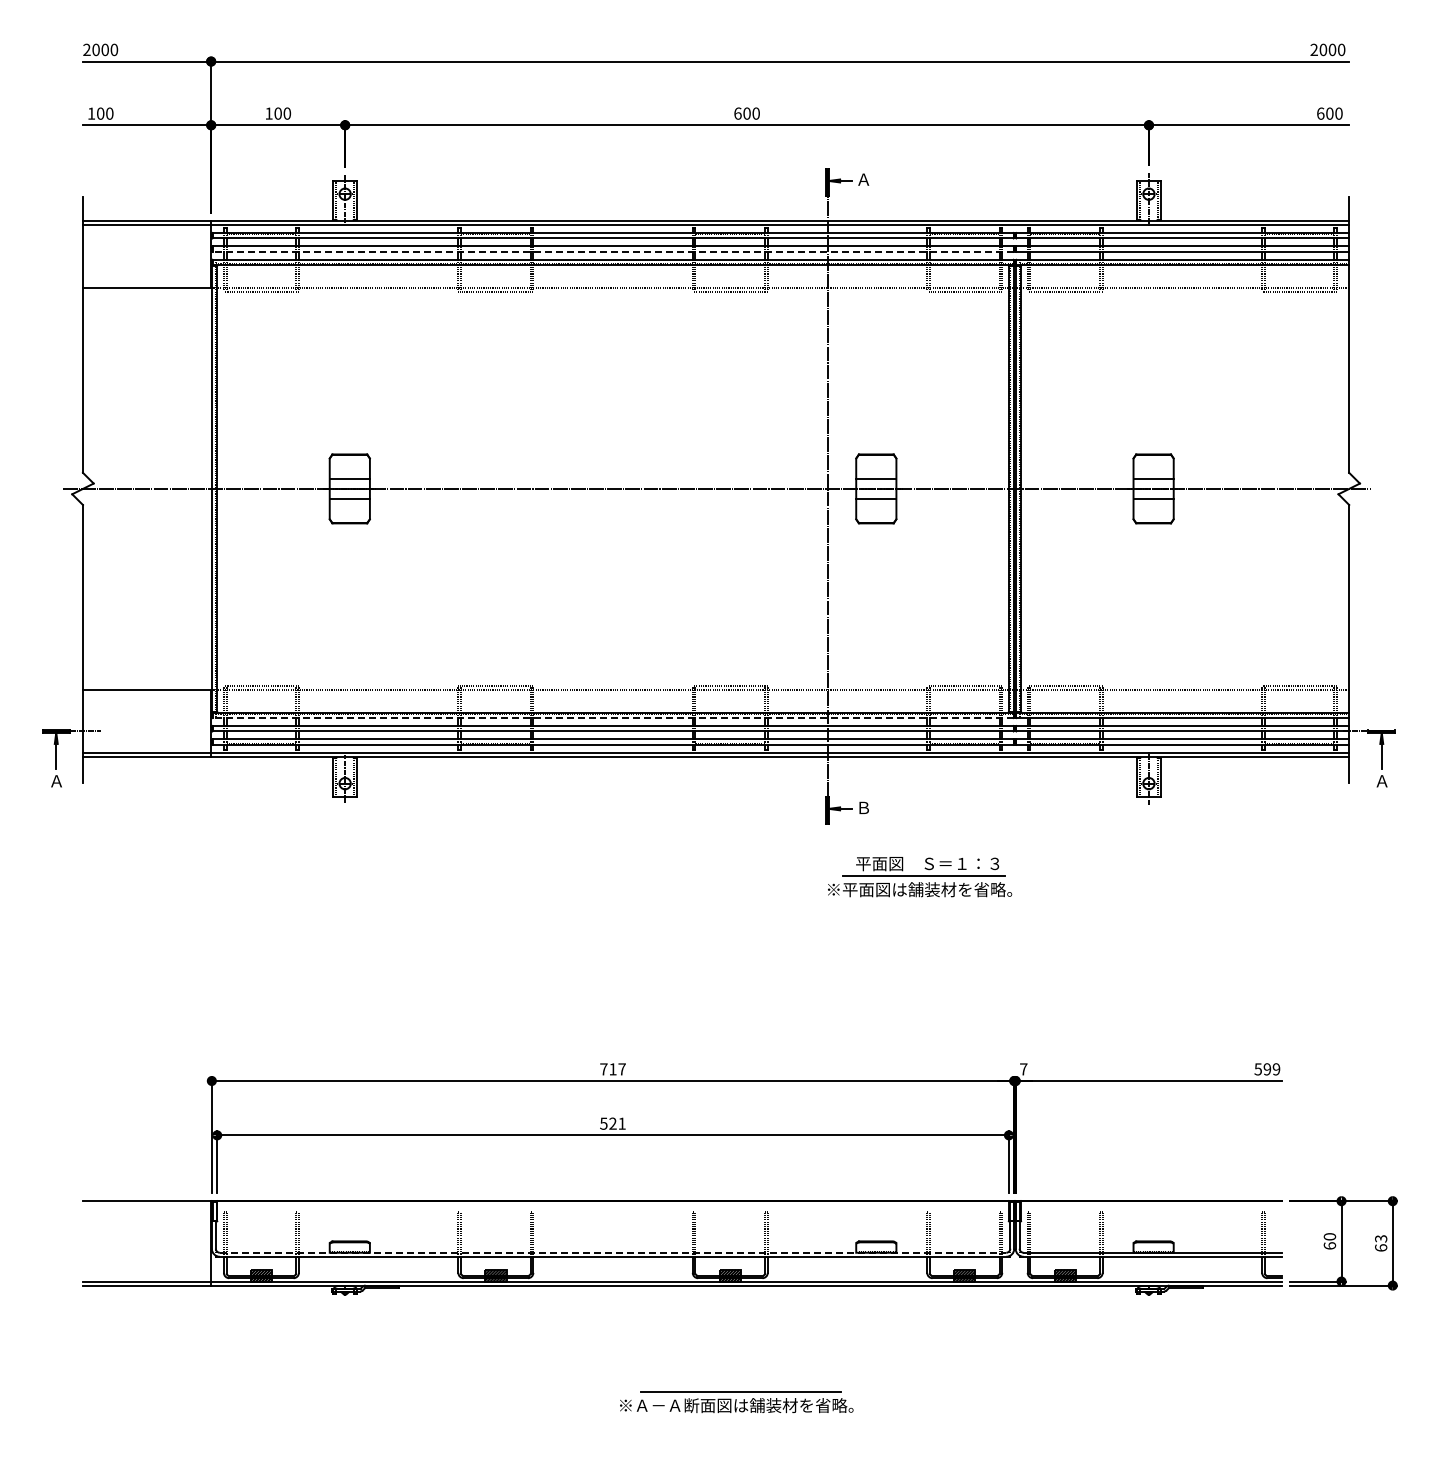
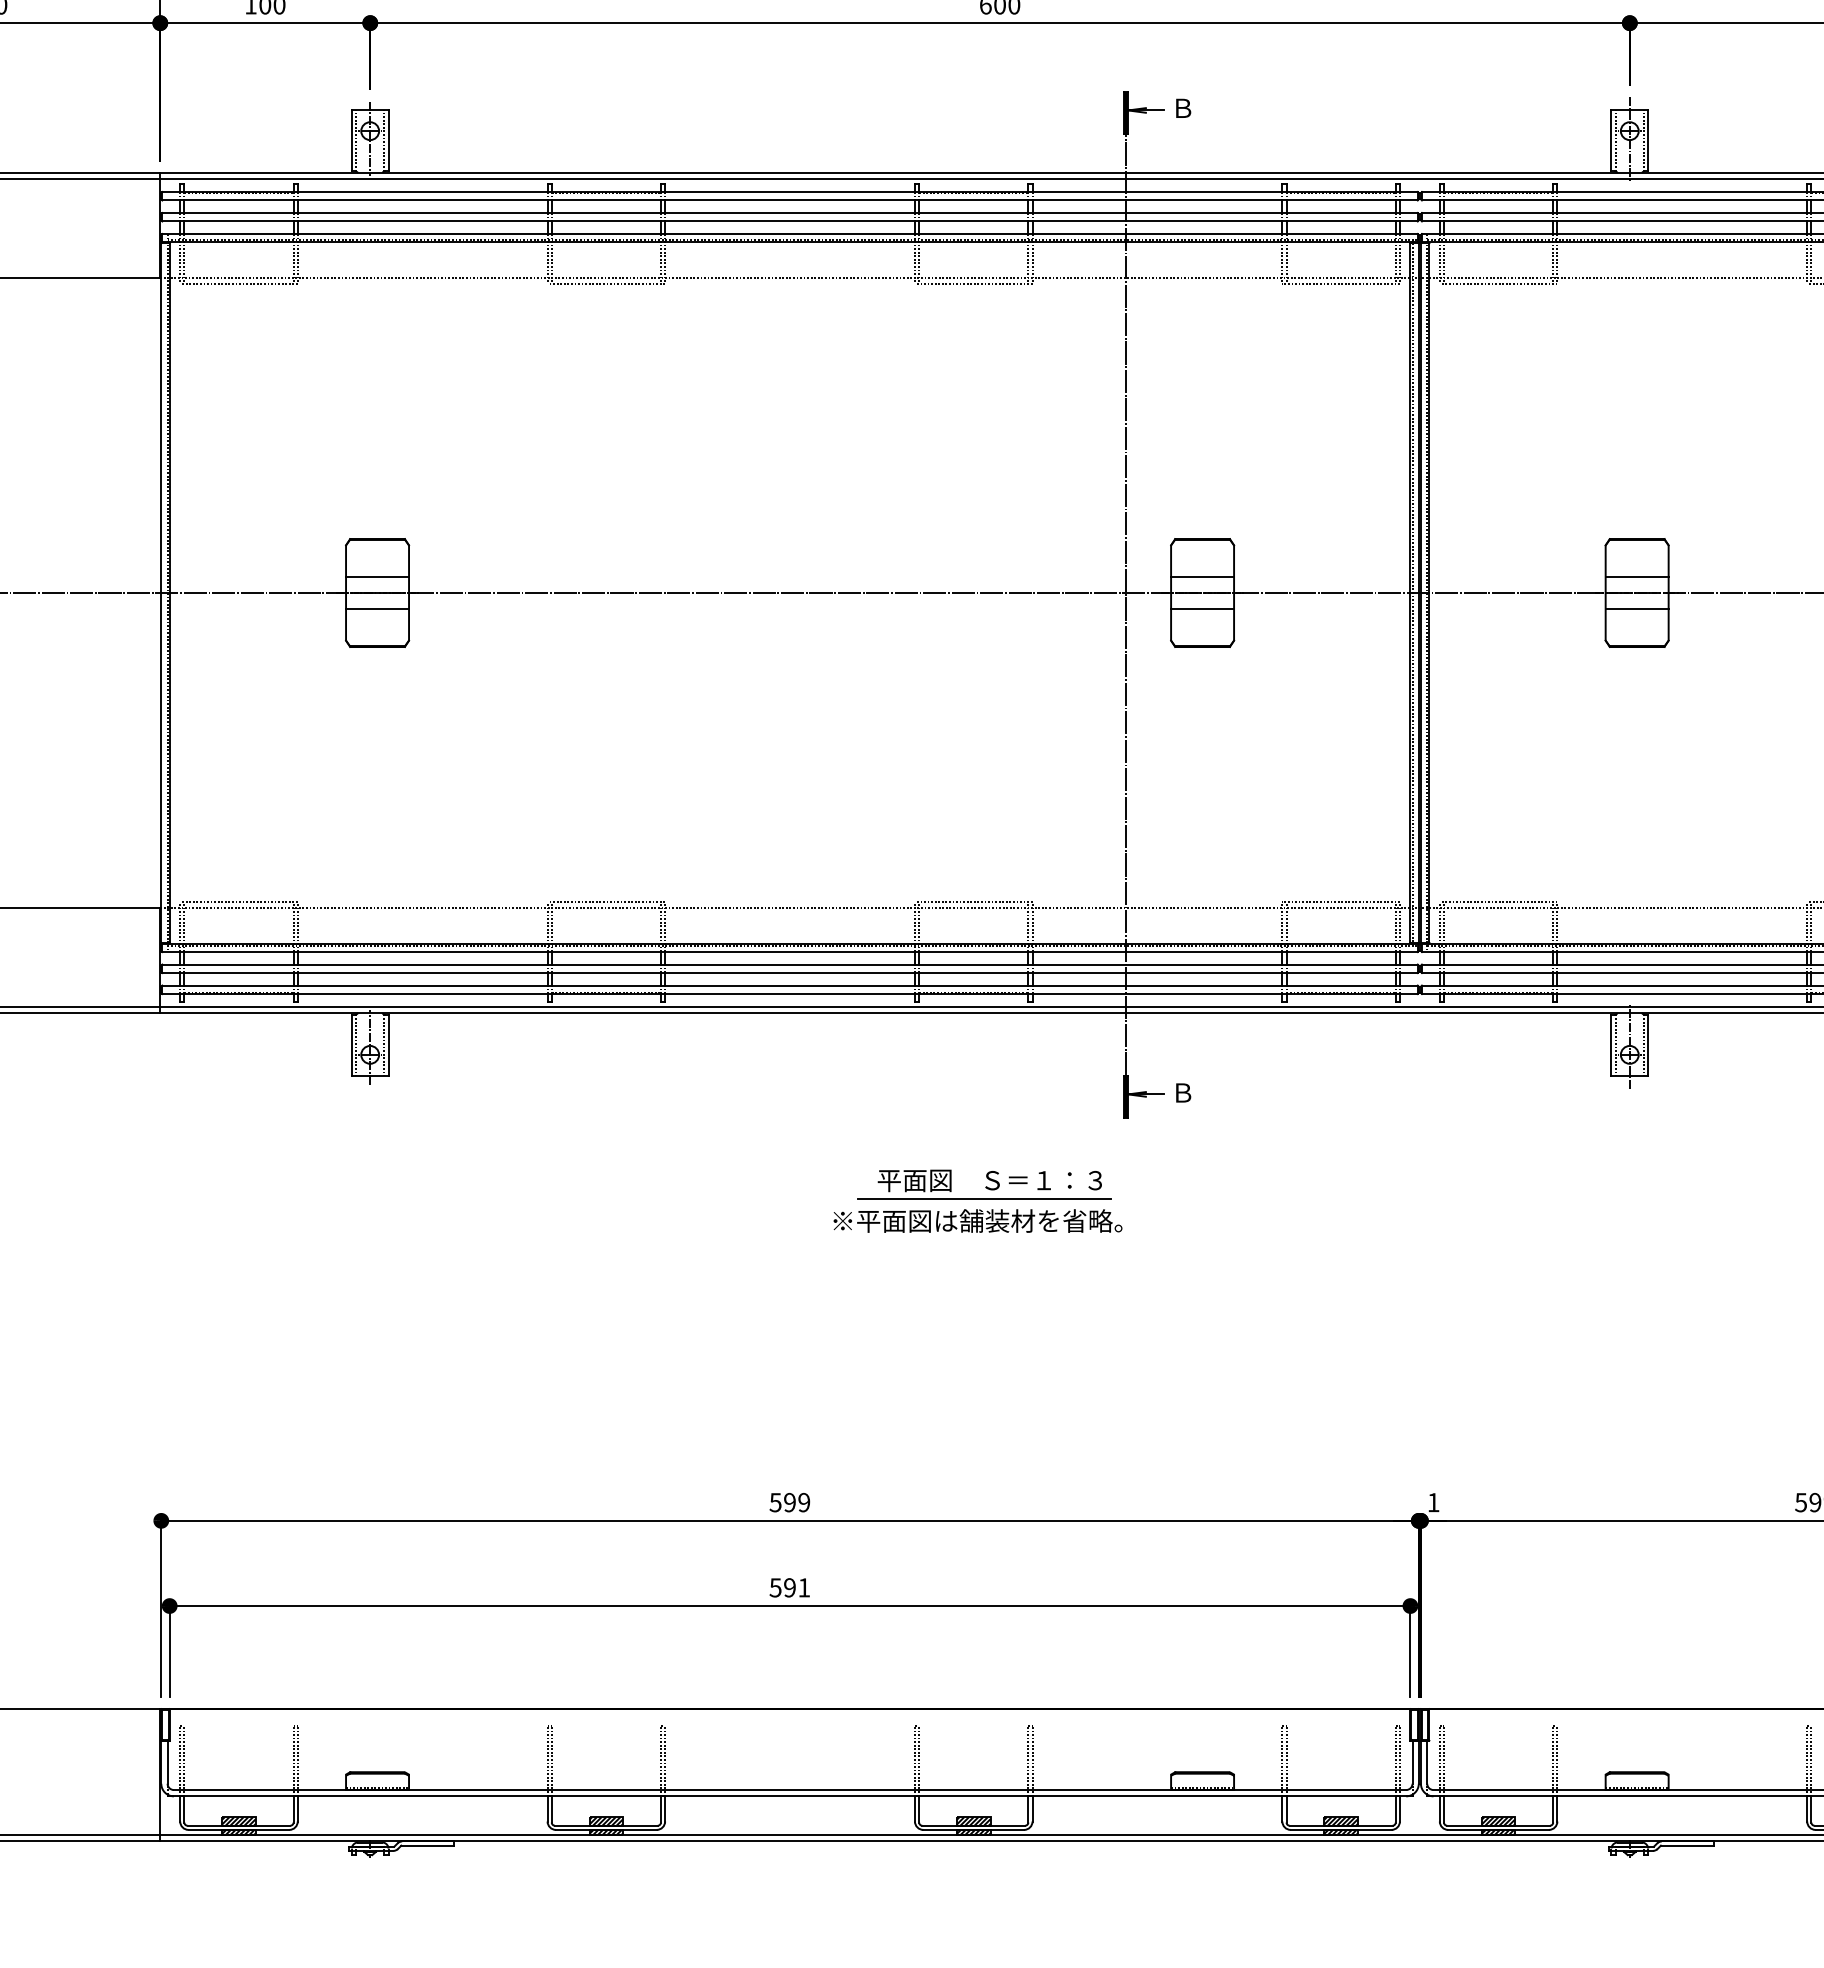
text: (863, 179) -> (1182, 108), Ａ -> Ｂ
line: (613, 251) -> (790, 220), dashed -> solid
line: (613, 718) -> (790, 952), dashed -> solid
part: (920, 877) -> (978, 1201), moved
text: (612, 1069) -> (789, 1502), 717 -> 599
text: (1023, 1069) -> (1433, 1502), 7 -> 1
text: (612, 1123) -> (789, 1587), 521 -> 591
line: (613, 1252) -> (790, 1789), dashed -> solid

